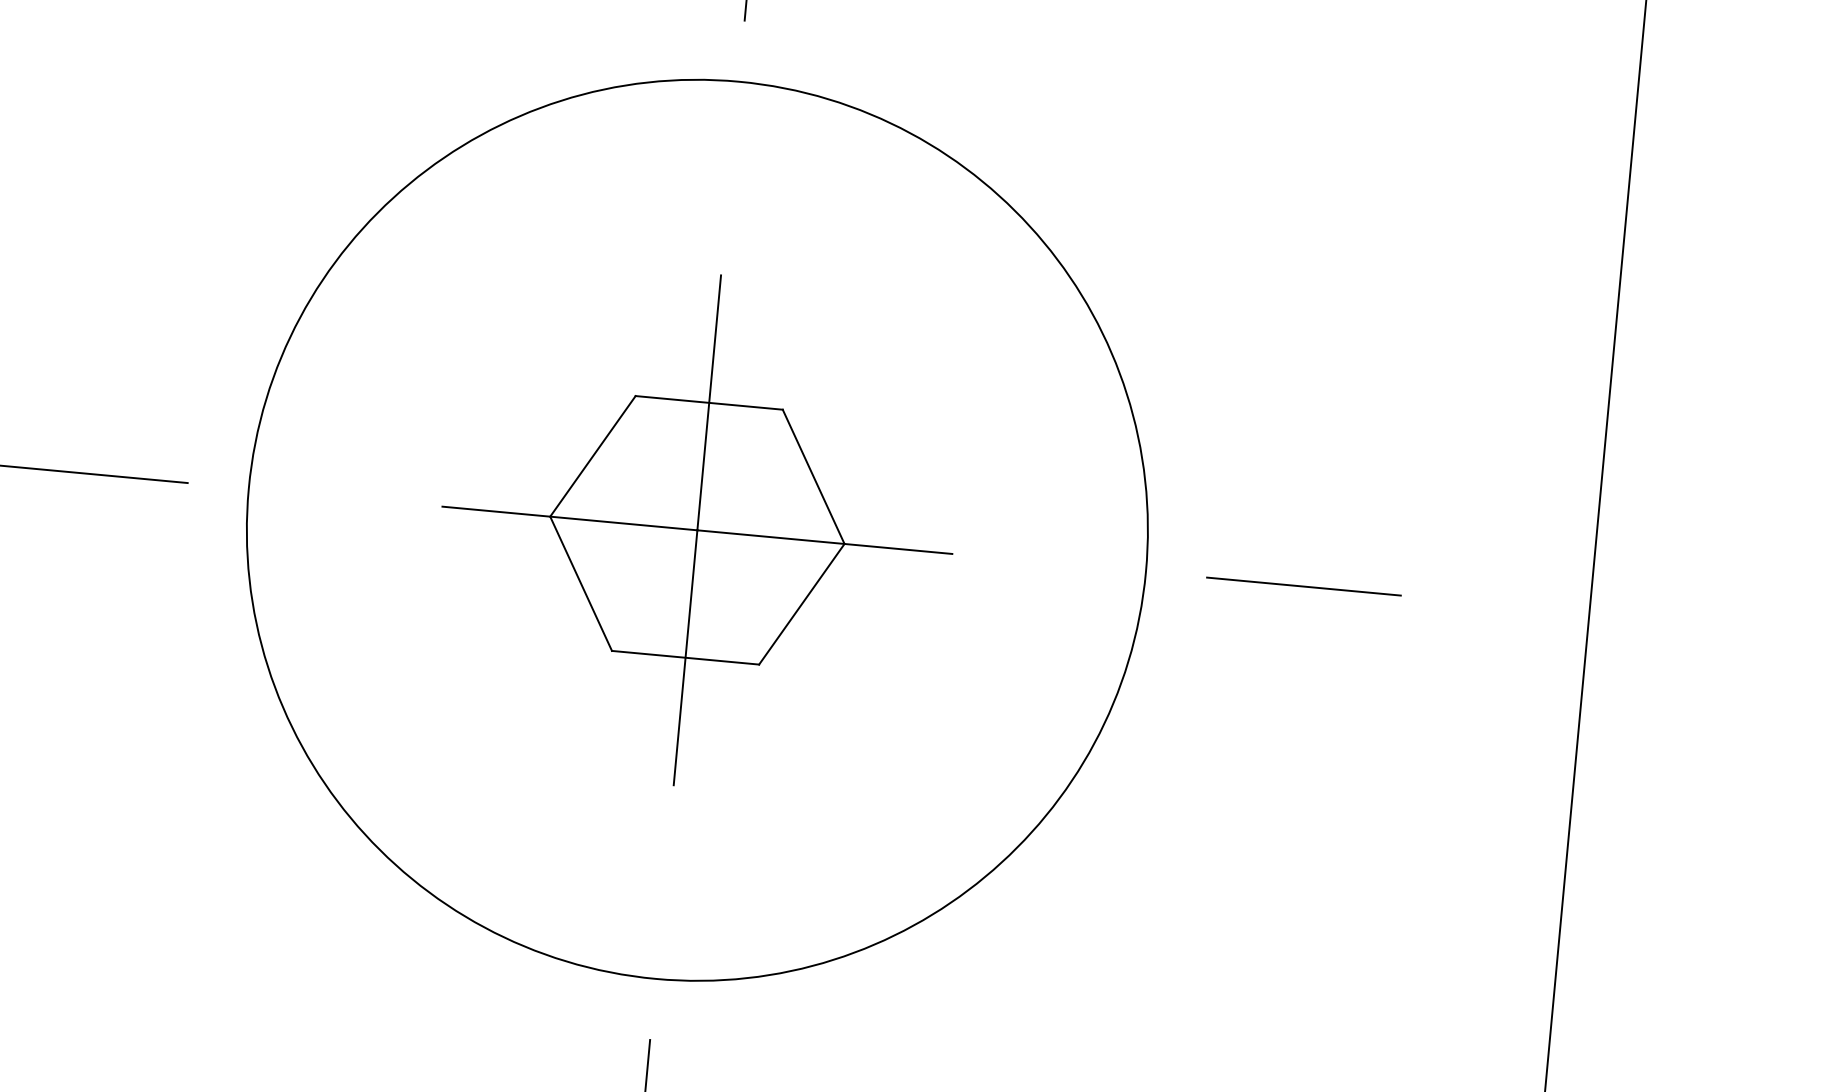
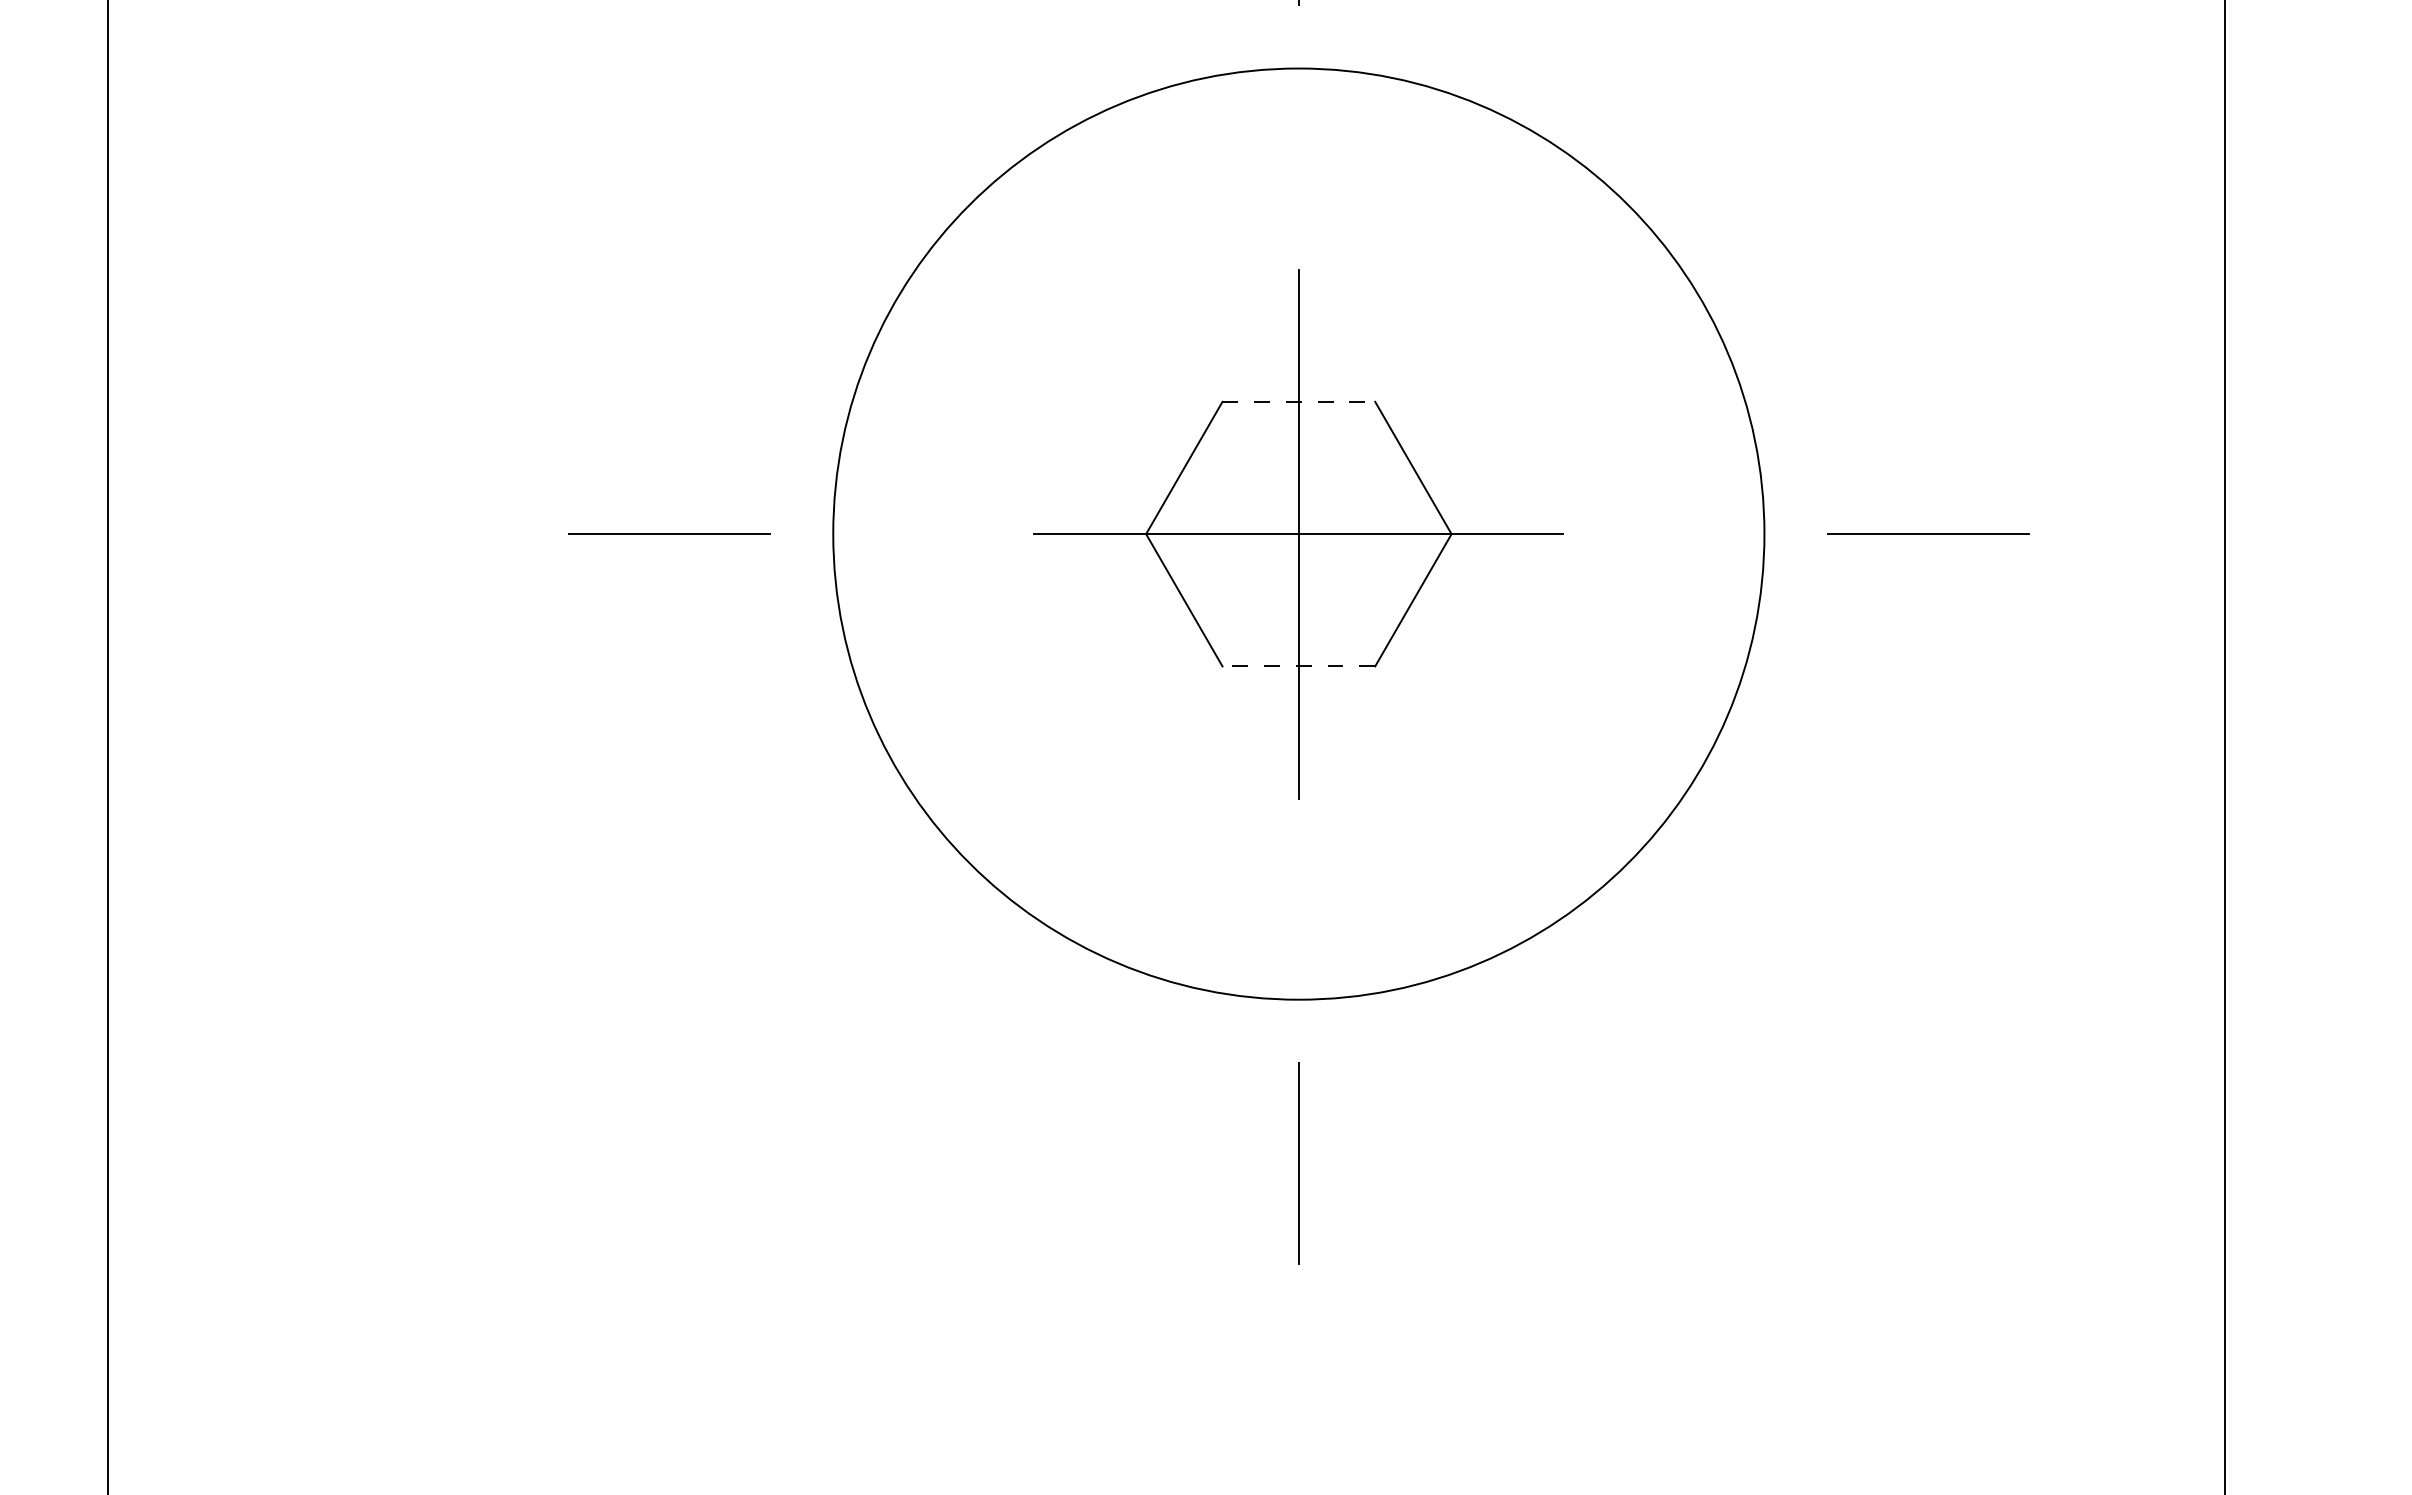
line: (709, 402) -> (1299, 401), solid -> dashed
line: (685, 657) -> (1298, 666), solid -> dashed

